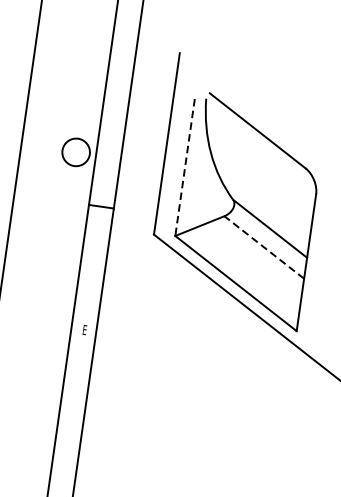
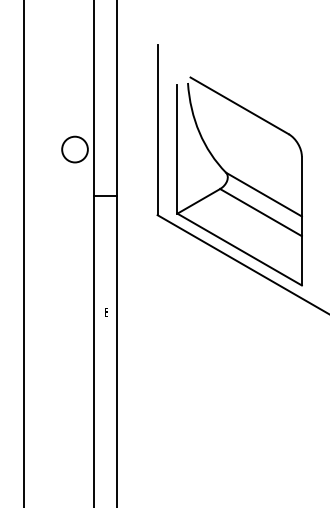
line: (185, 167) -> (177, 149), dashed -> solid
line: (263, 247) -> (260, 212), dashed -> solid

